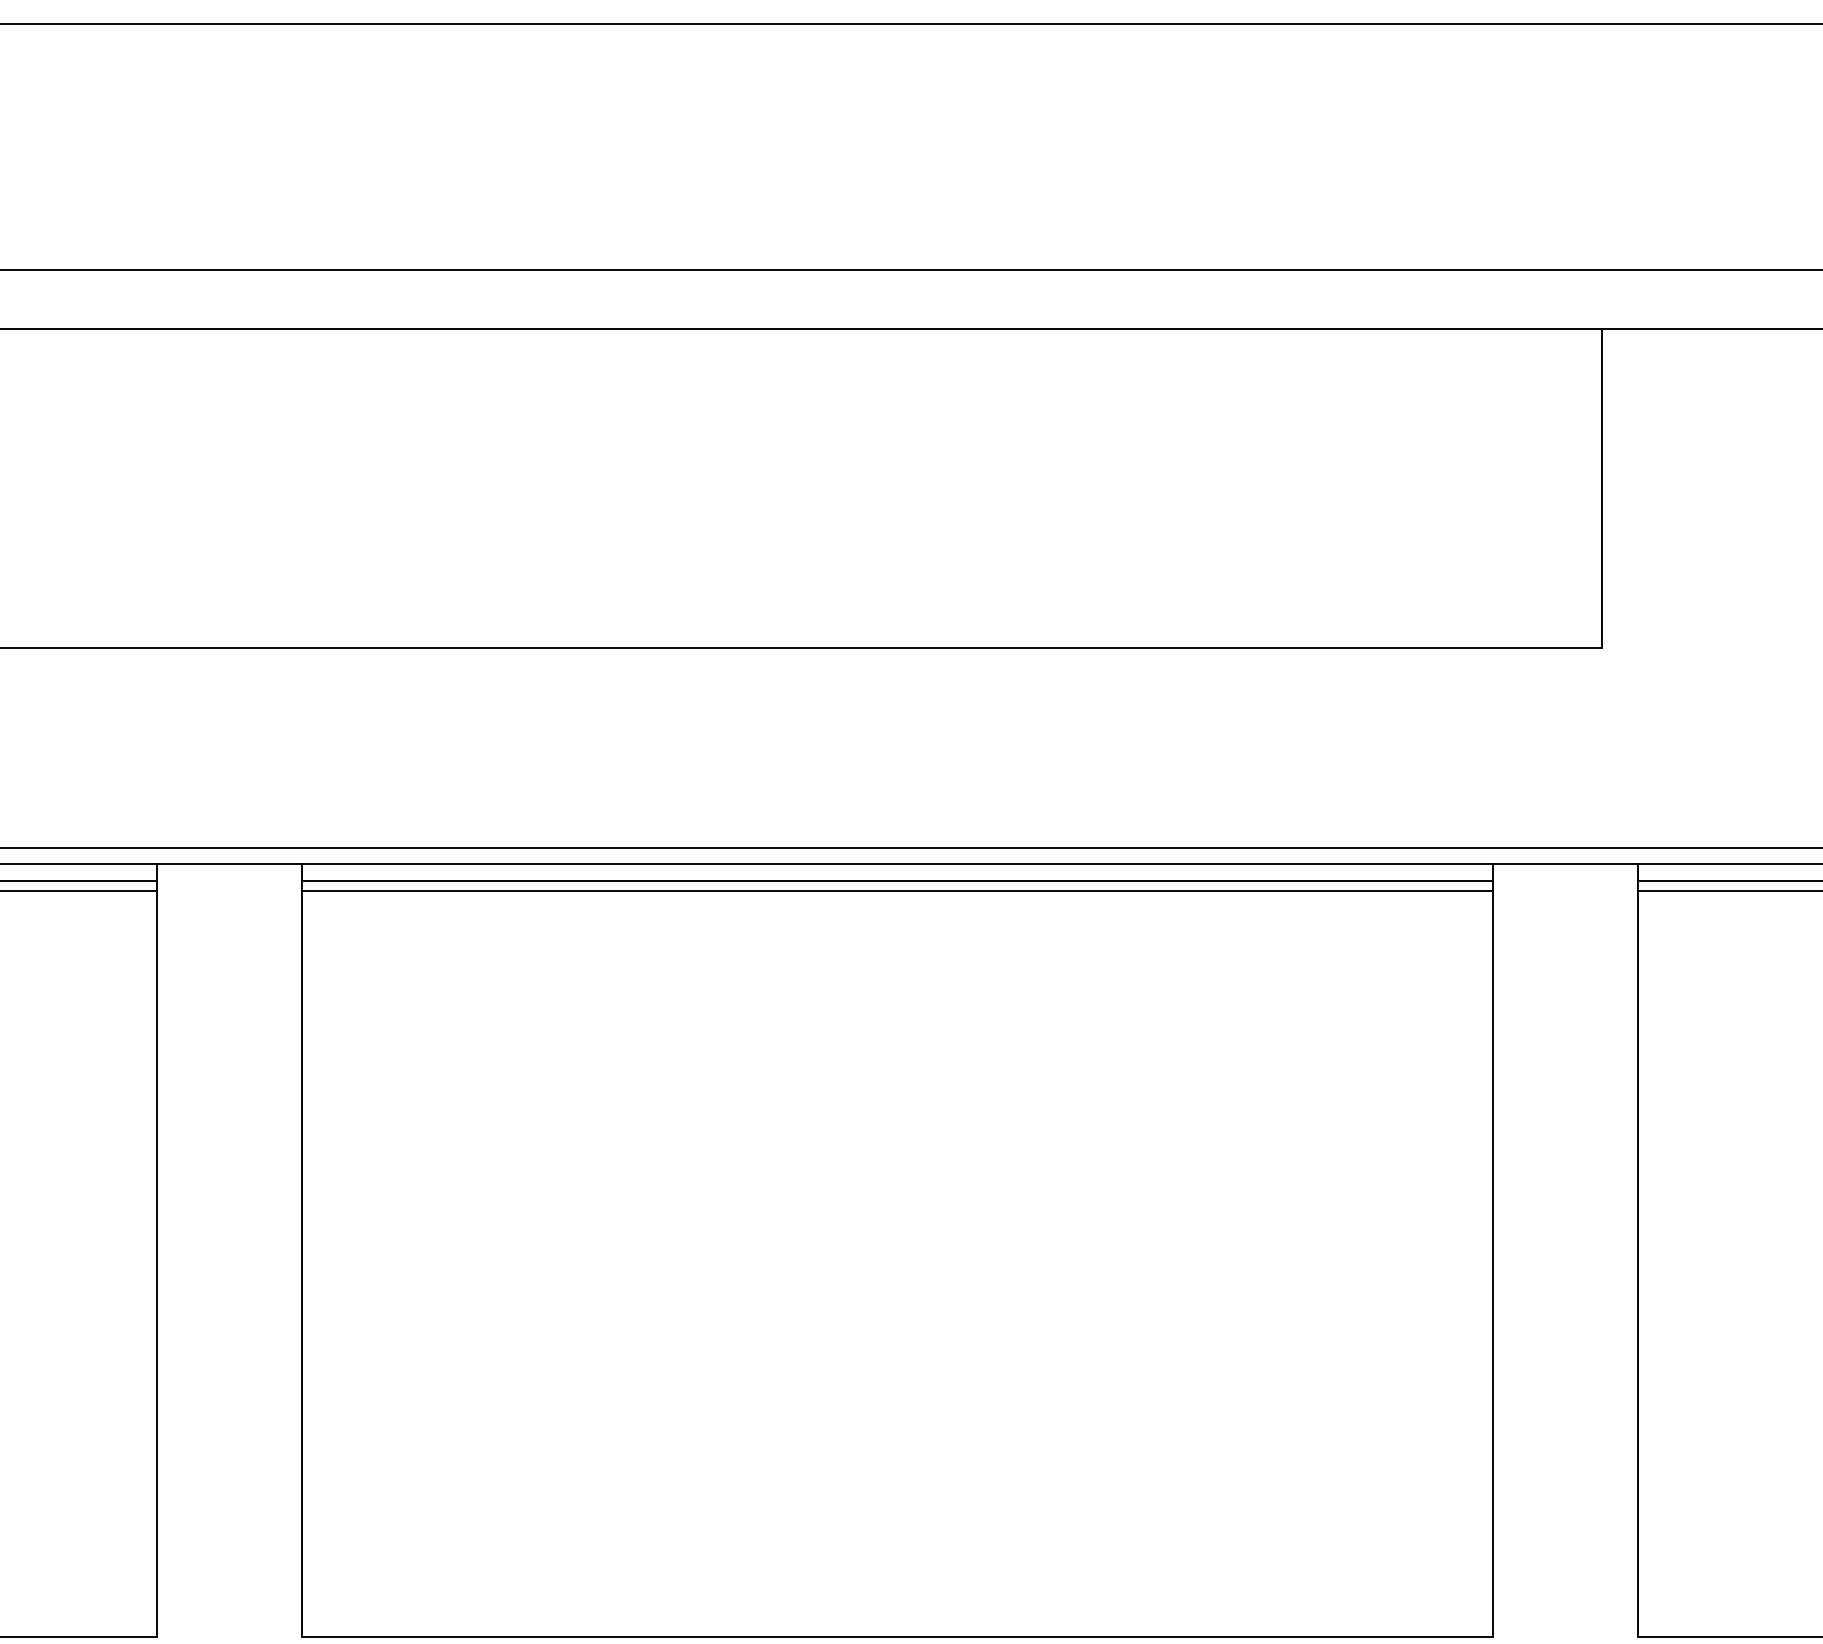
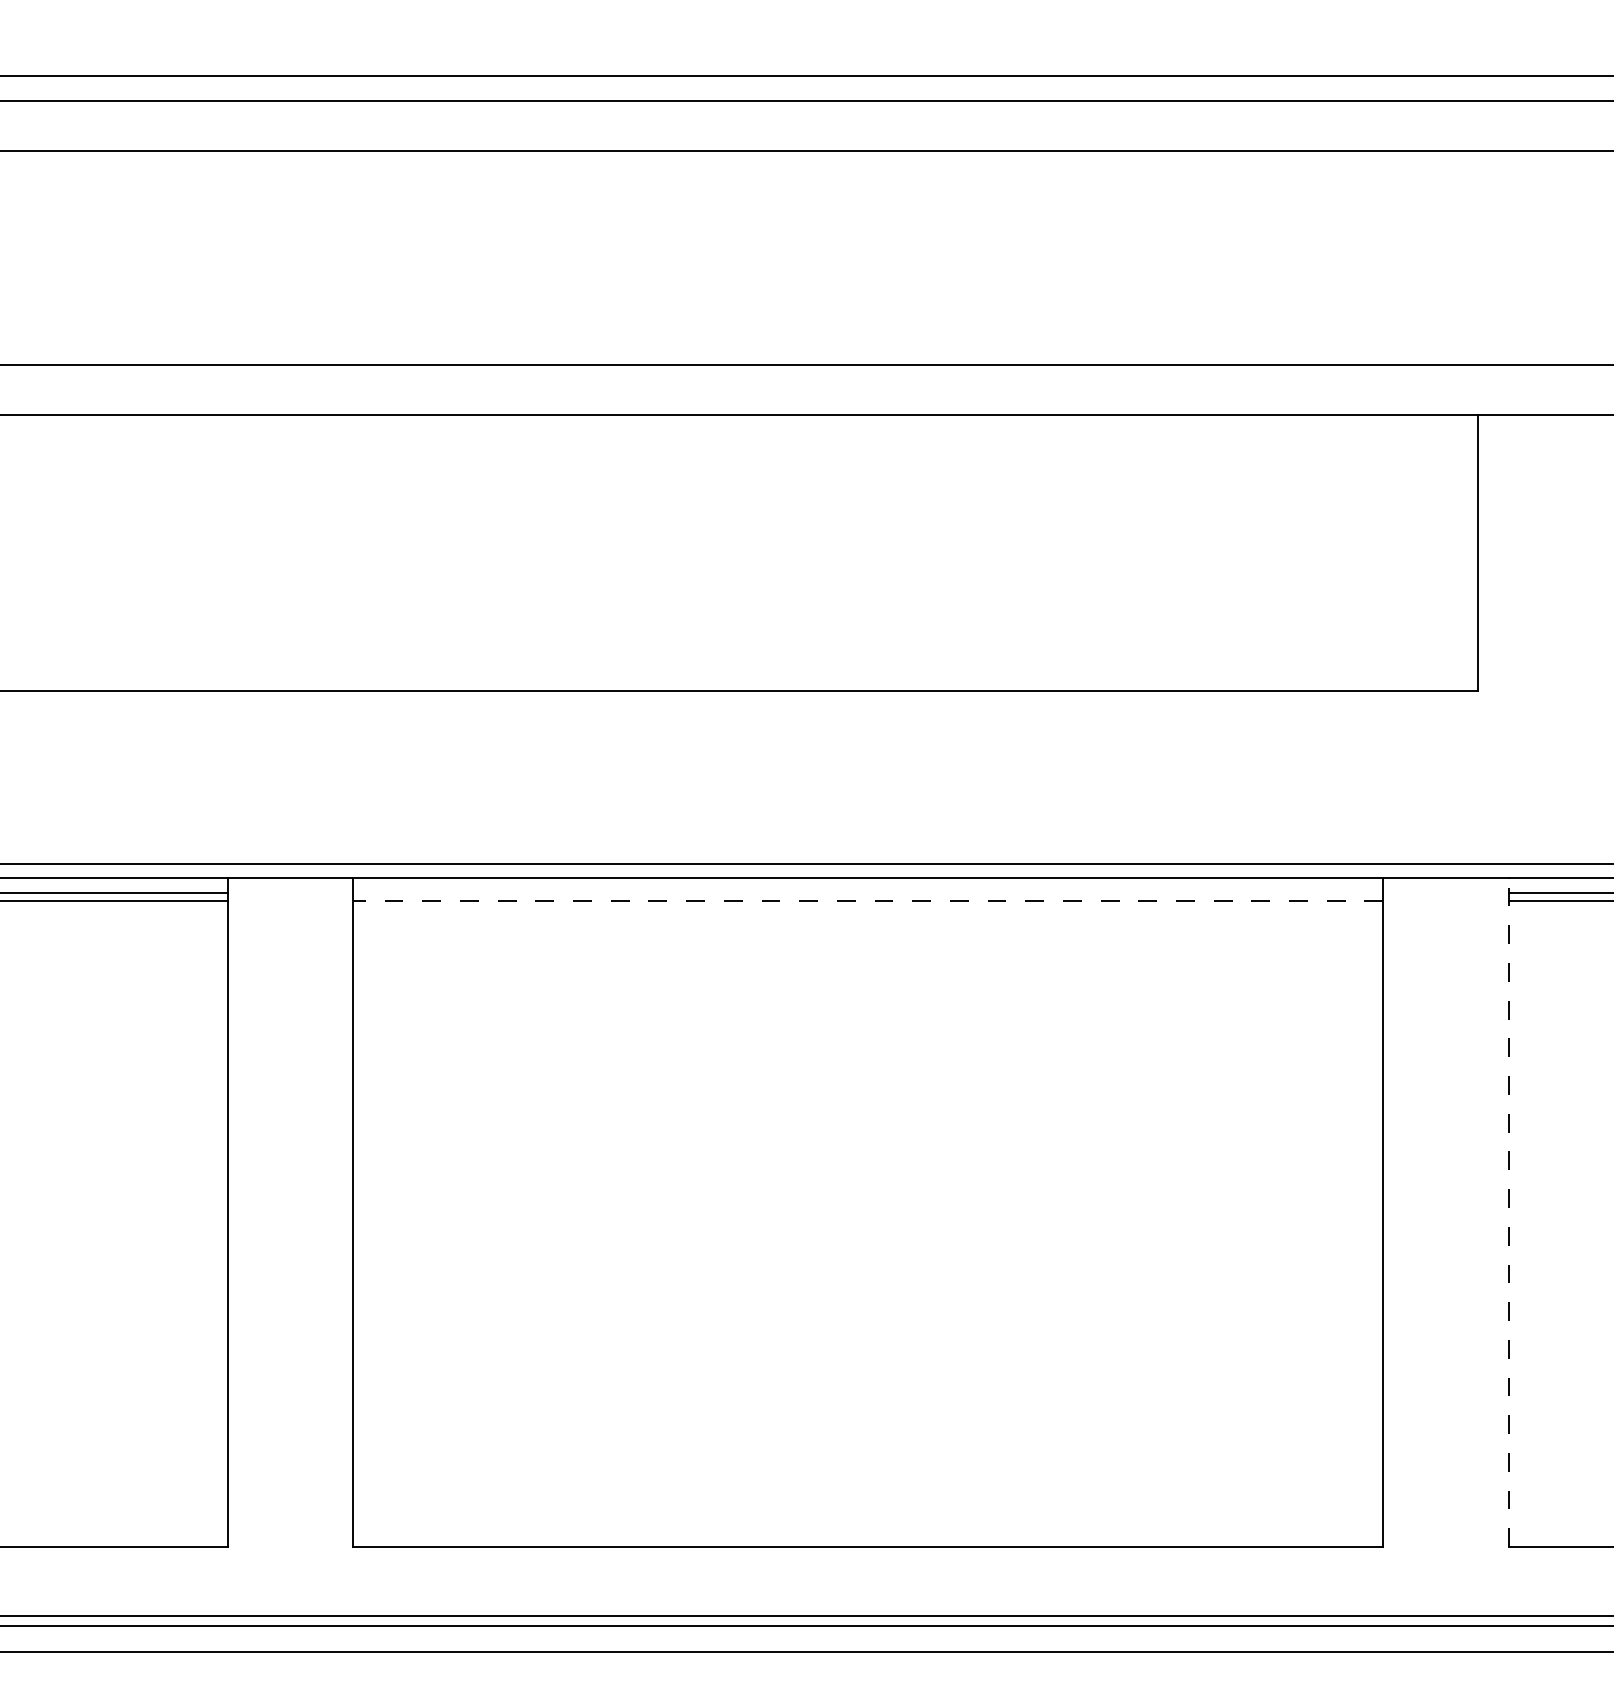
line: (897, 880) -> (868, 892), removed
line: (896, 891) -> (867, 901), solid -> dashed
line: (1638, 1250) -> (1509, 1212), solid -> dashed

